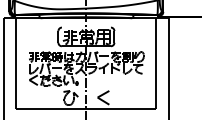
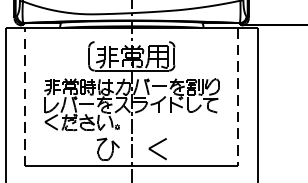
line: (16, 63) -> (25, 96), solid -> dashed
line: (156, 64) -> (238, 98), solid -> dashed

